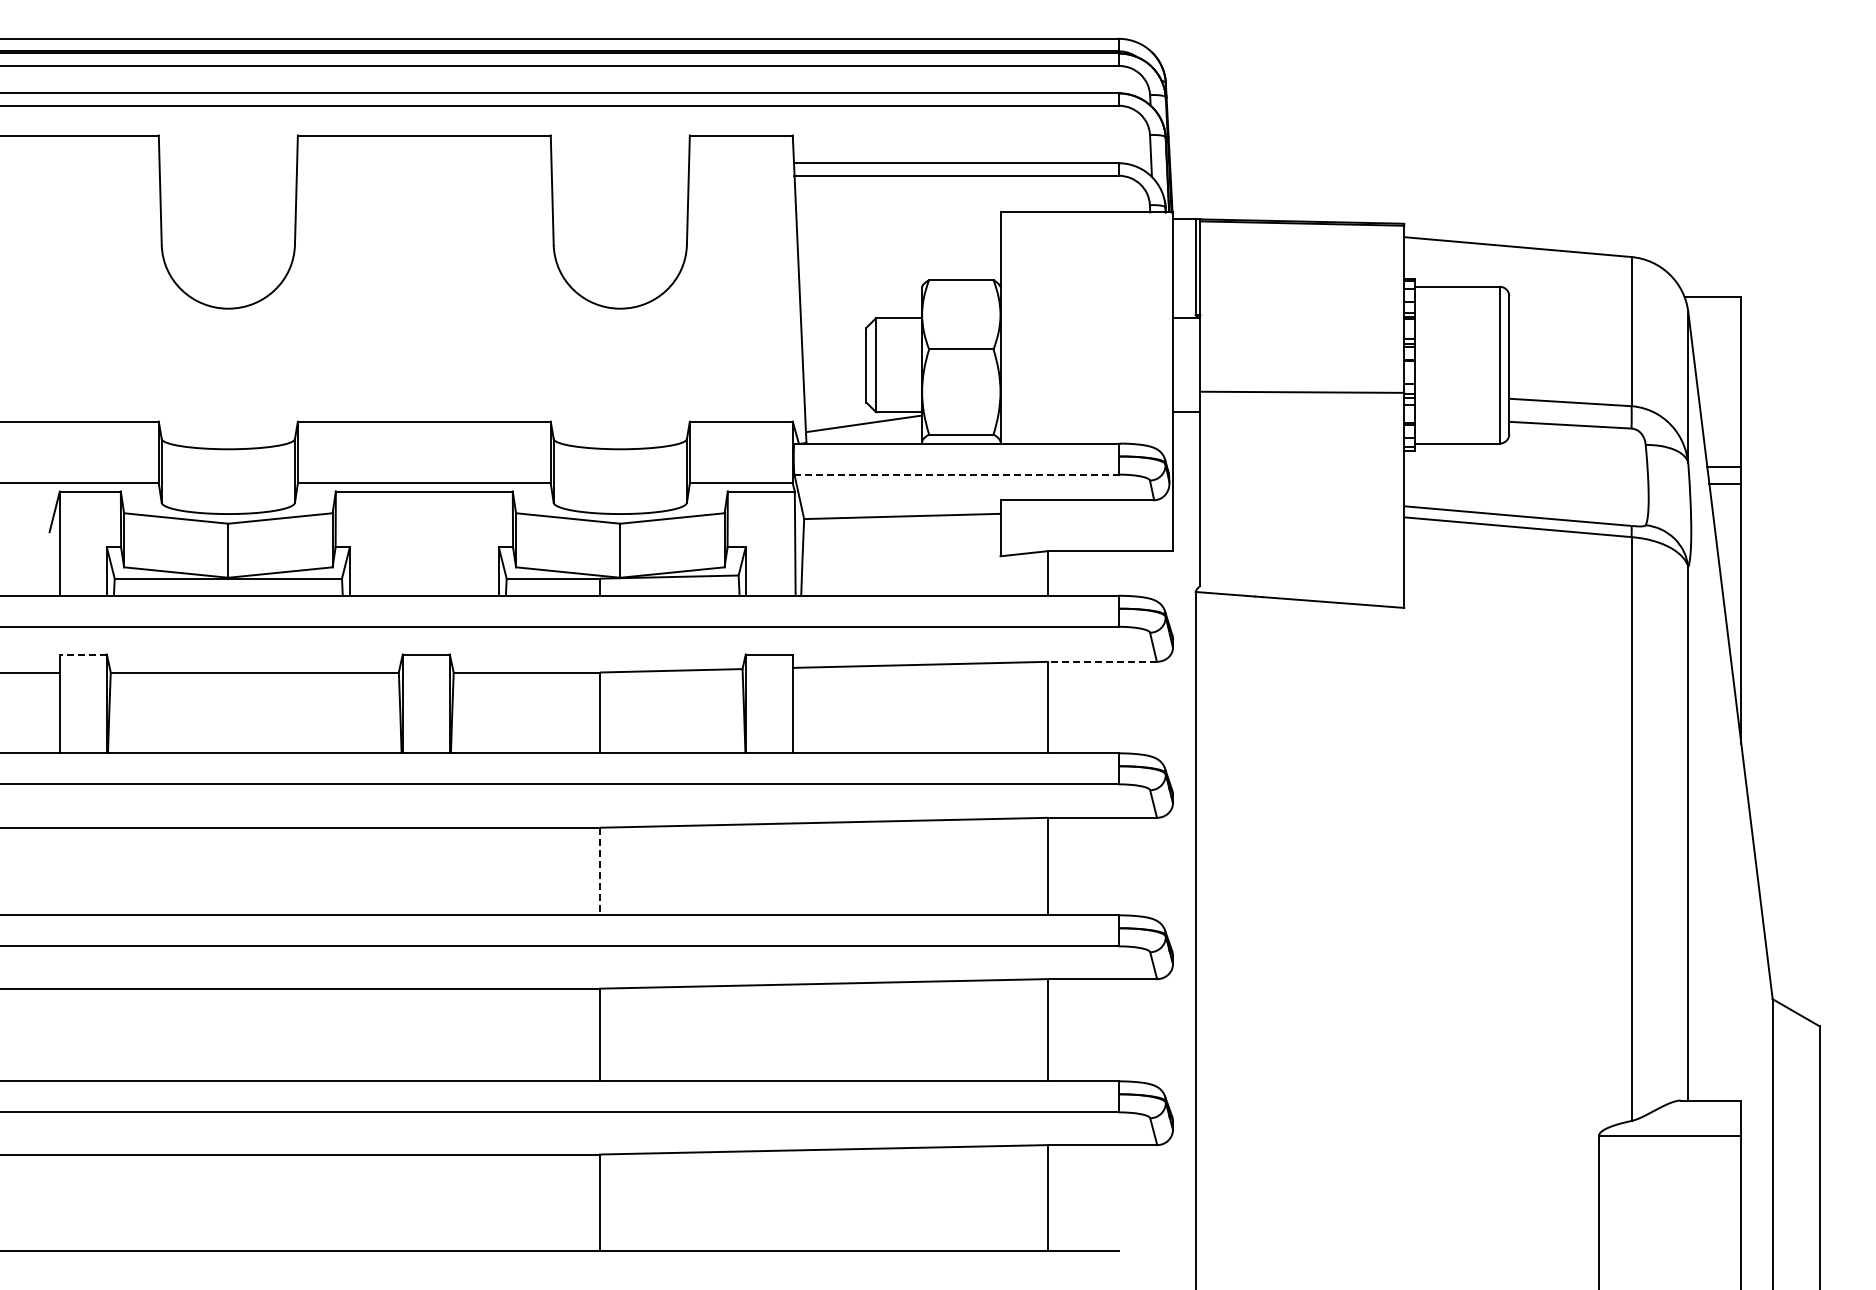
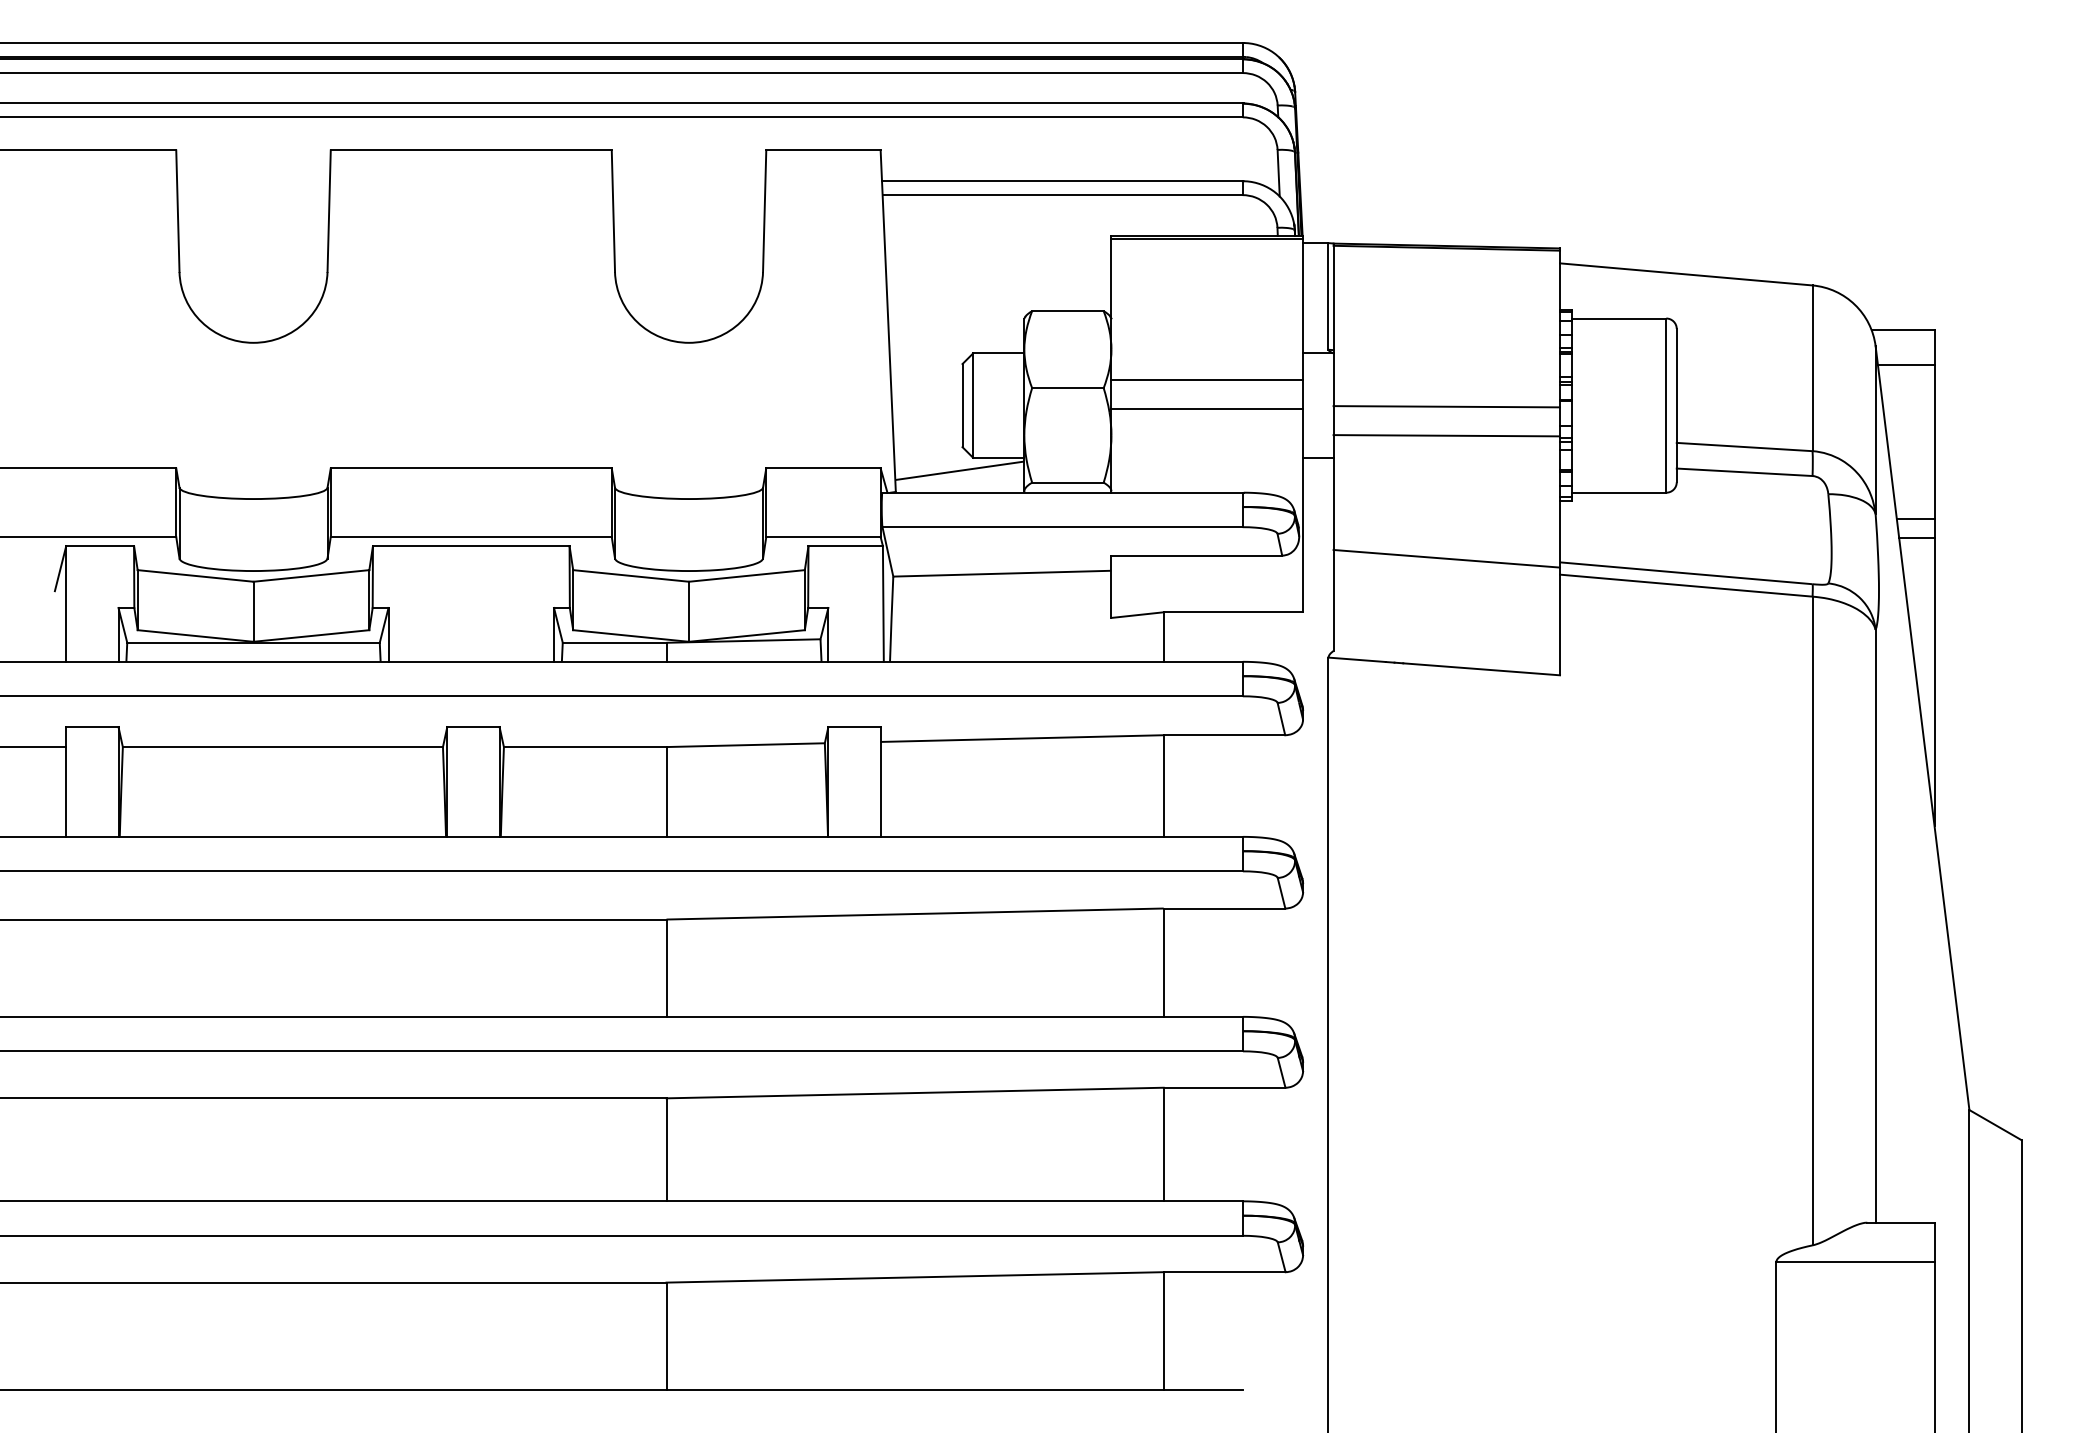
line: (1086, 215) -> (1206, 239), added
line: (1715, 328) -> (1905, 364), added
line: (1086, 342) -> (1206, 380), added
line: (1302, 365) -> (1446, 405), added
line: (1086, 368) -> (1206, 409), added
line: (957, 474) -> (1063, 527), dashed -> solid
line: (1302, 502) -> (1446, 558), added
line: (83, 654) -> (92, 727), dashed -> solid
line: (1102, 661) -> (1224, 734), dashed -> solid
line: (600, 871) -> (667, 968), dashed -> solid

